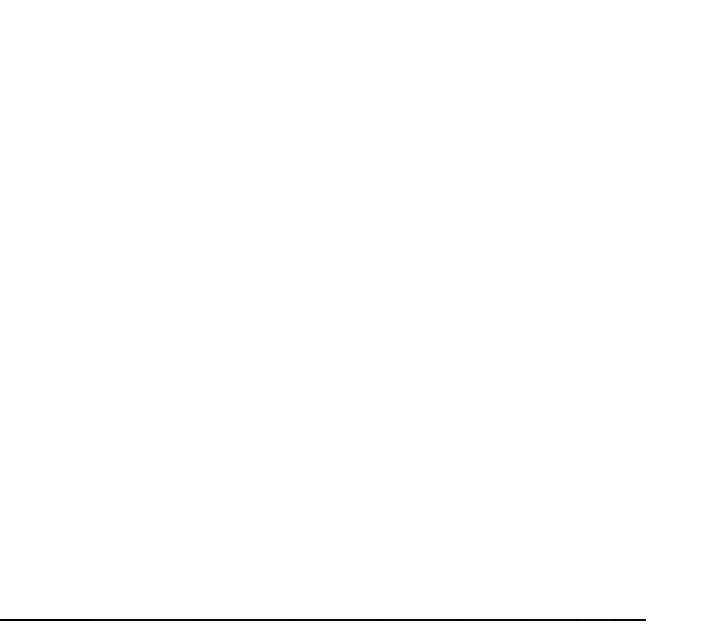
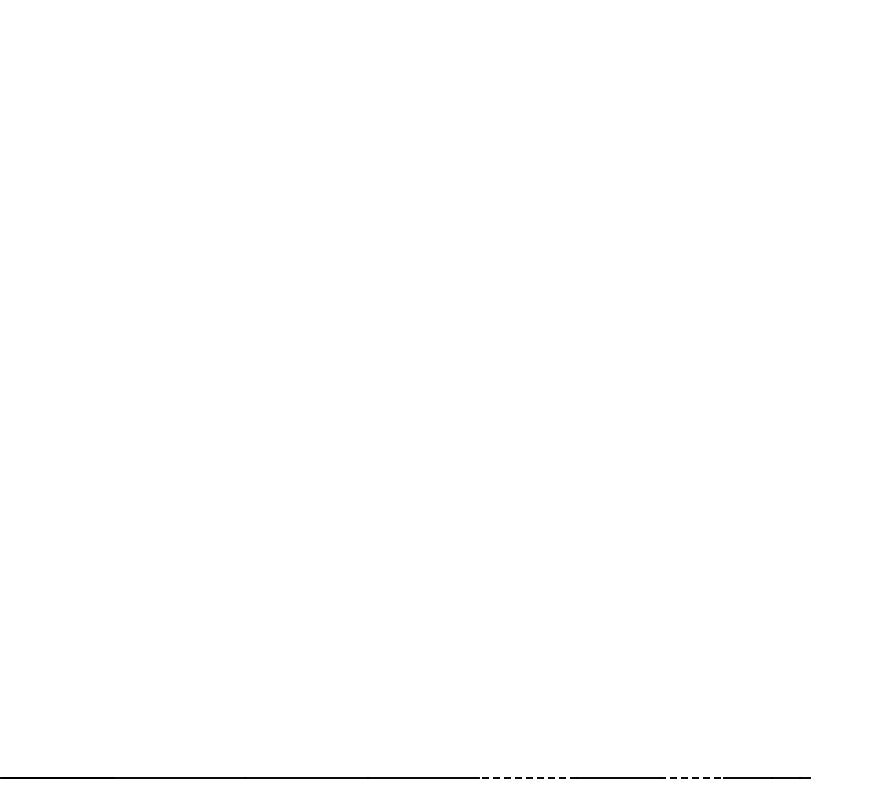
line: (420, 619) -> (527, 777), solid -> dashed
line: (550, 619) -> (691, 777), solid -> dashed

